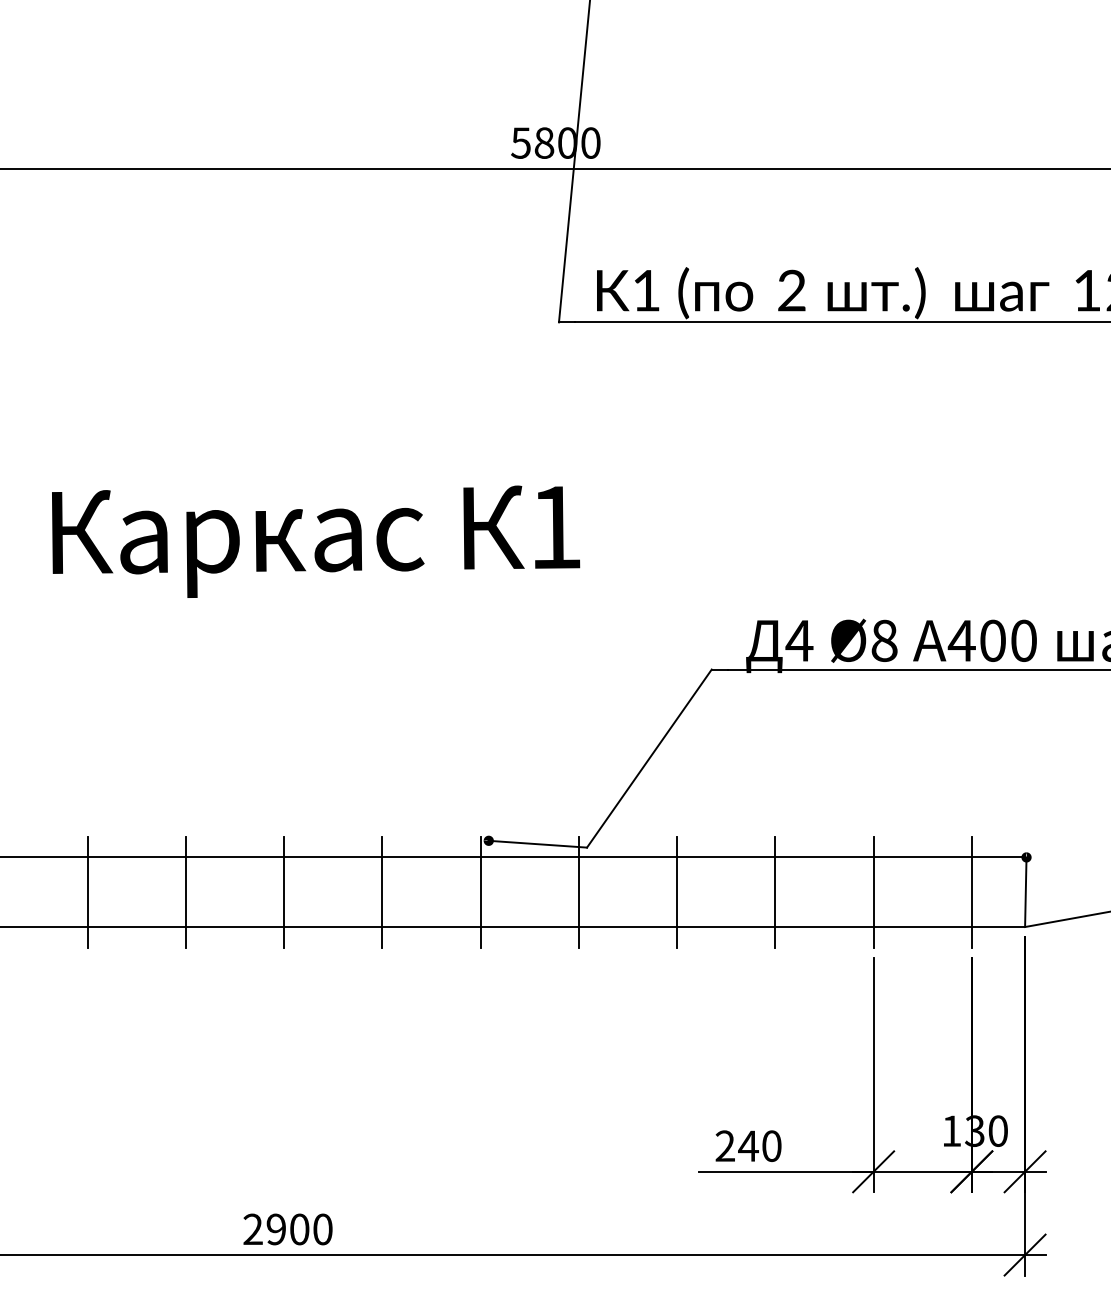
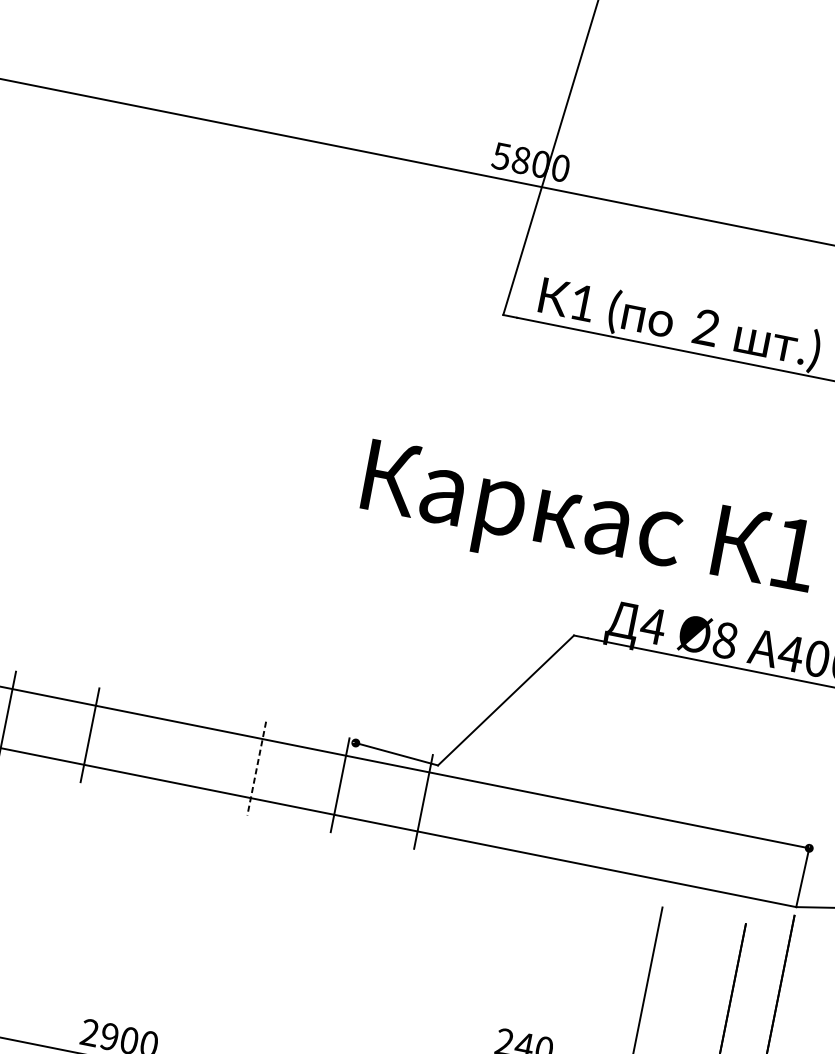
text: (316, 541) -> (588, 525), moved
line: (284, 891) -> (173, 751), removed
line: (677, 891) -> (507, 818), removed
line: (775, 891) -> (590, 834), removed
line: (873, 891) -> (673, 851), removed
line: (971, 891) -> (756, 867), removed
line: (382, 892) -> (256, 768), solid -> dashed

